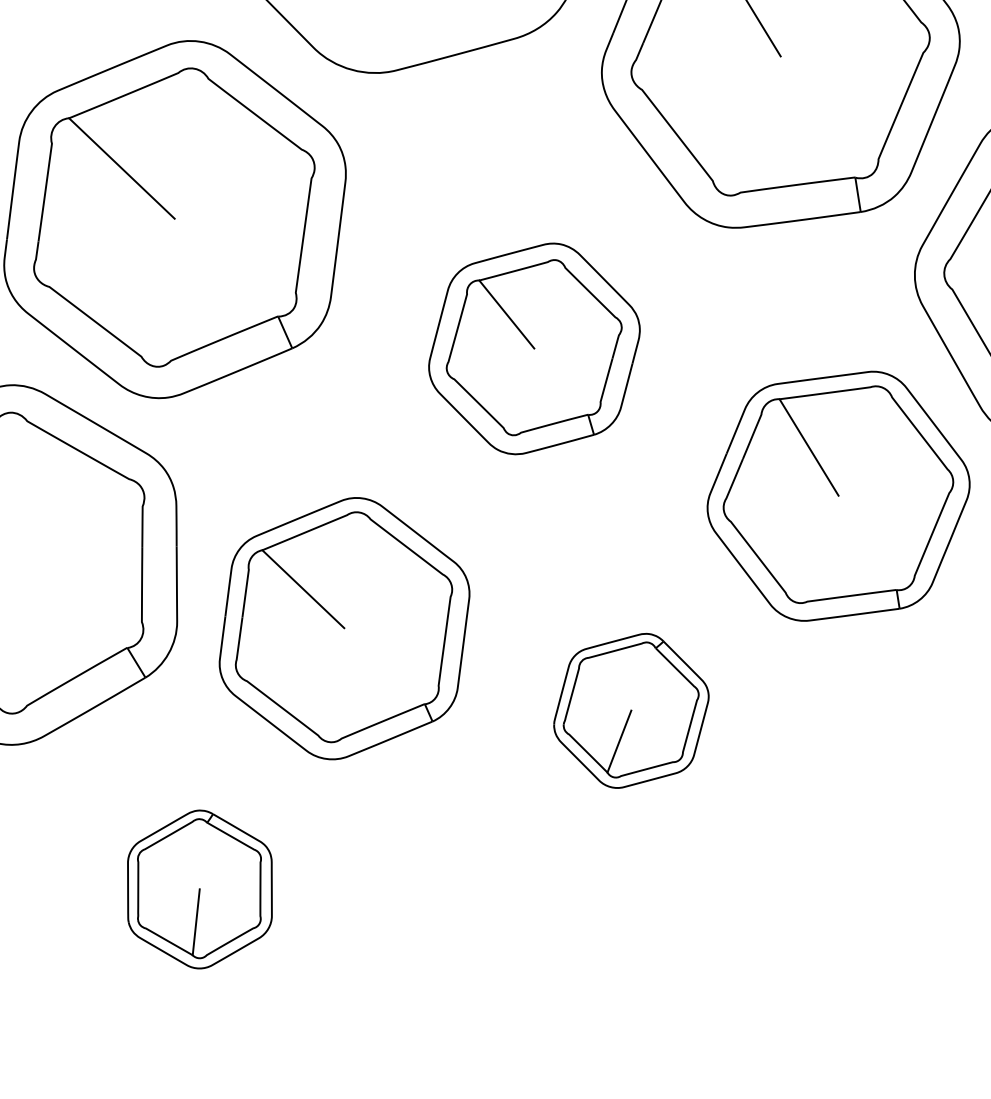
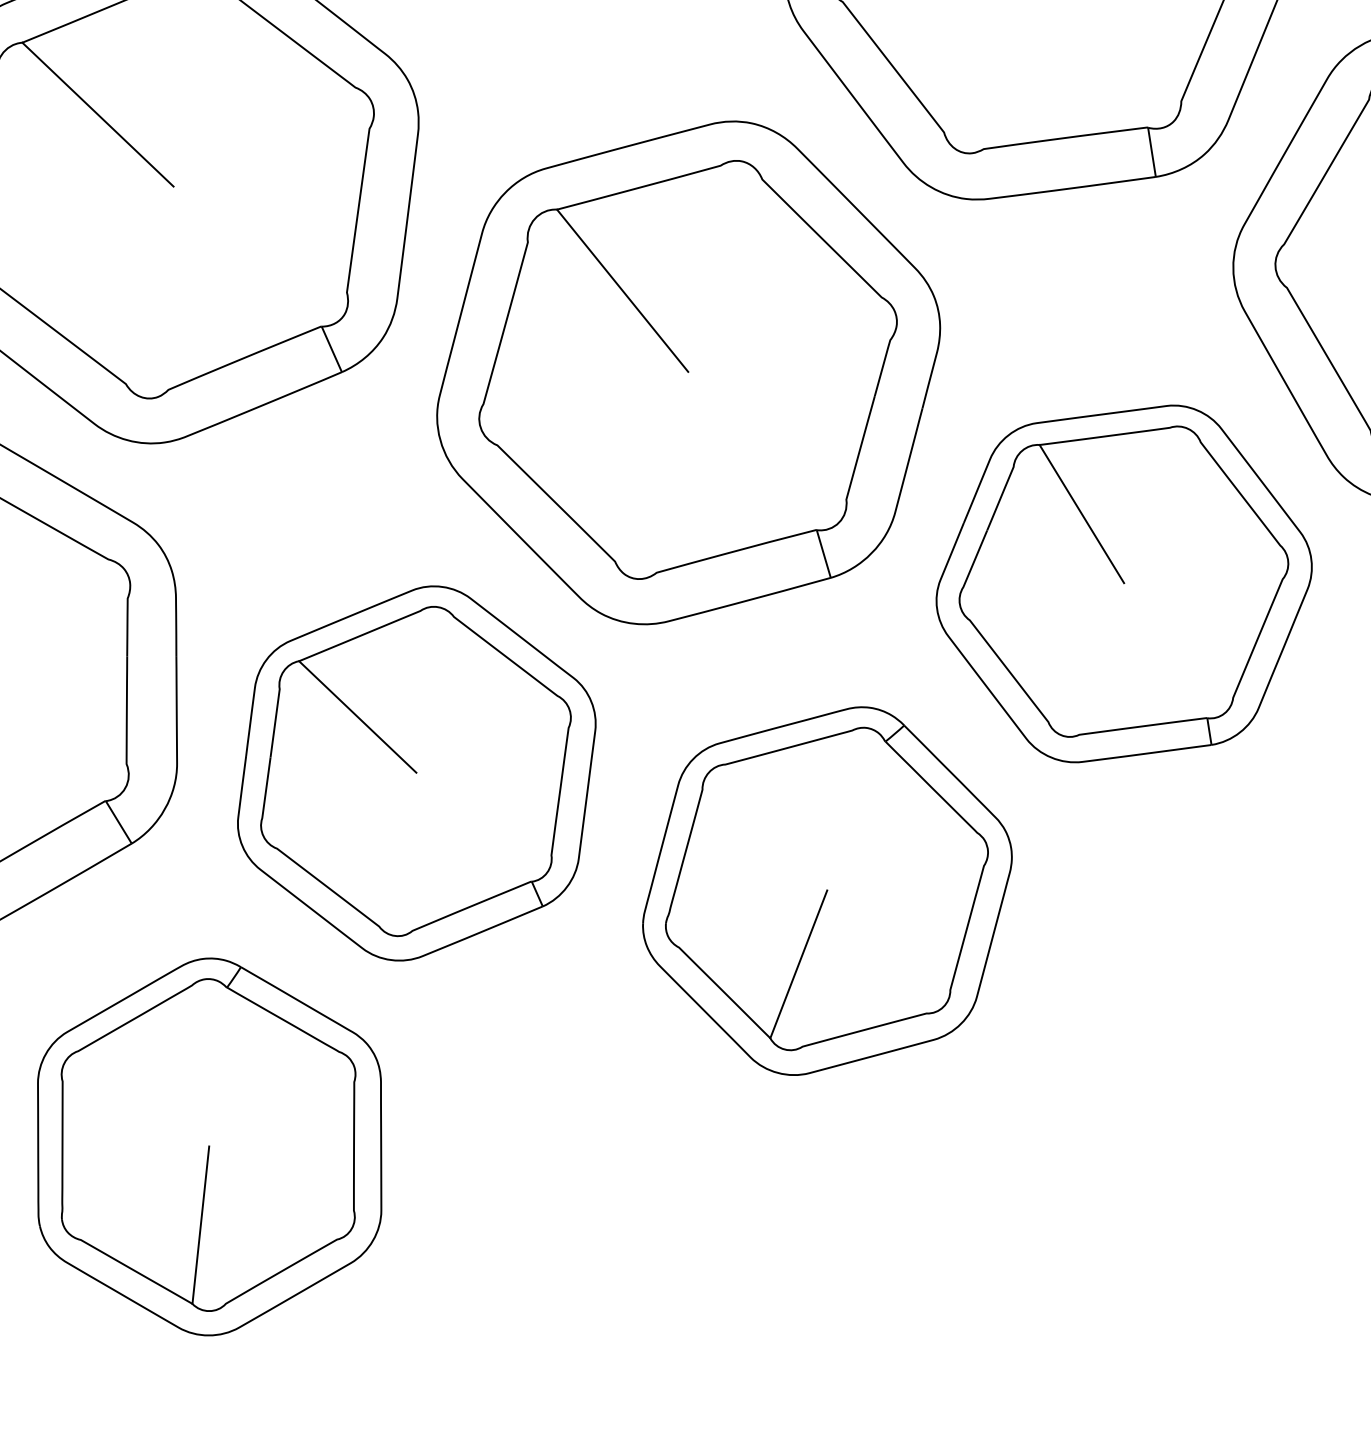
part: (534, 348) -> (688, 372), size x1.67
part: (631, 710) -> (827, 890), size x1.67
part: (199, 889) -> (209, 1146), size x1.67

